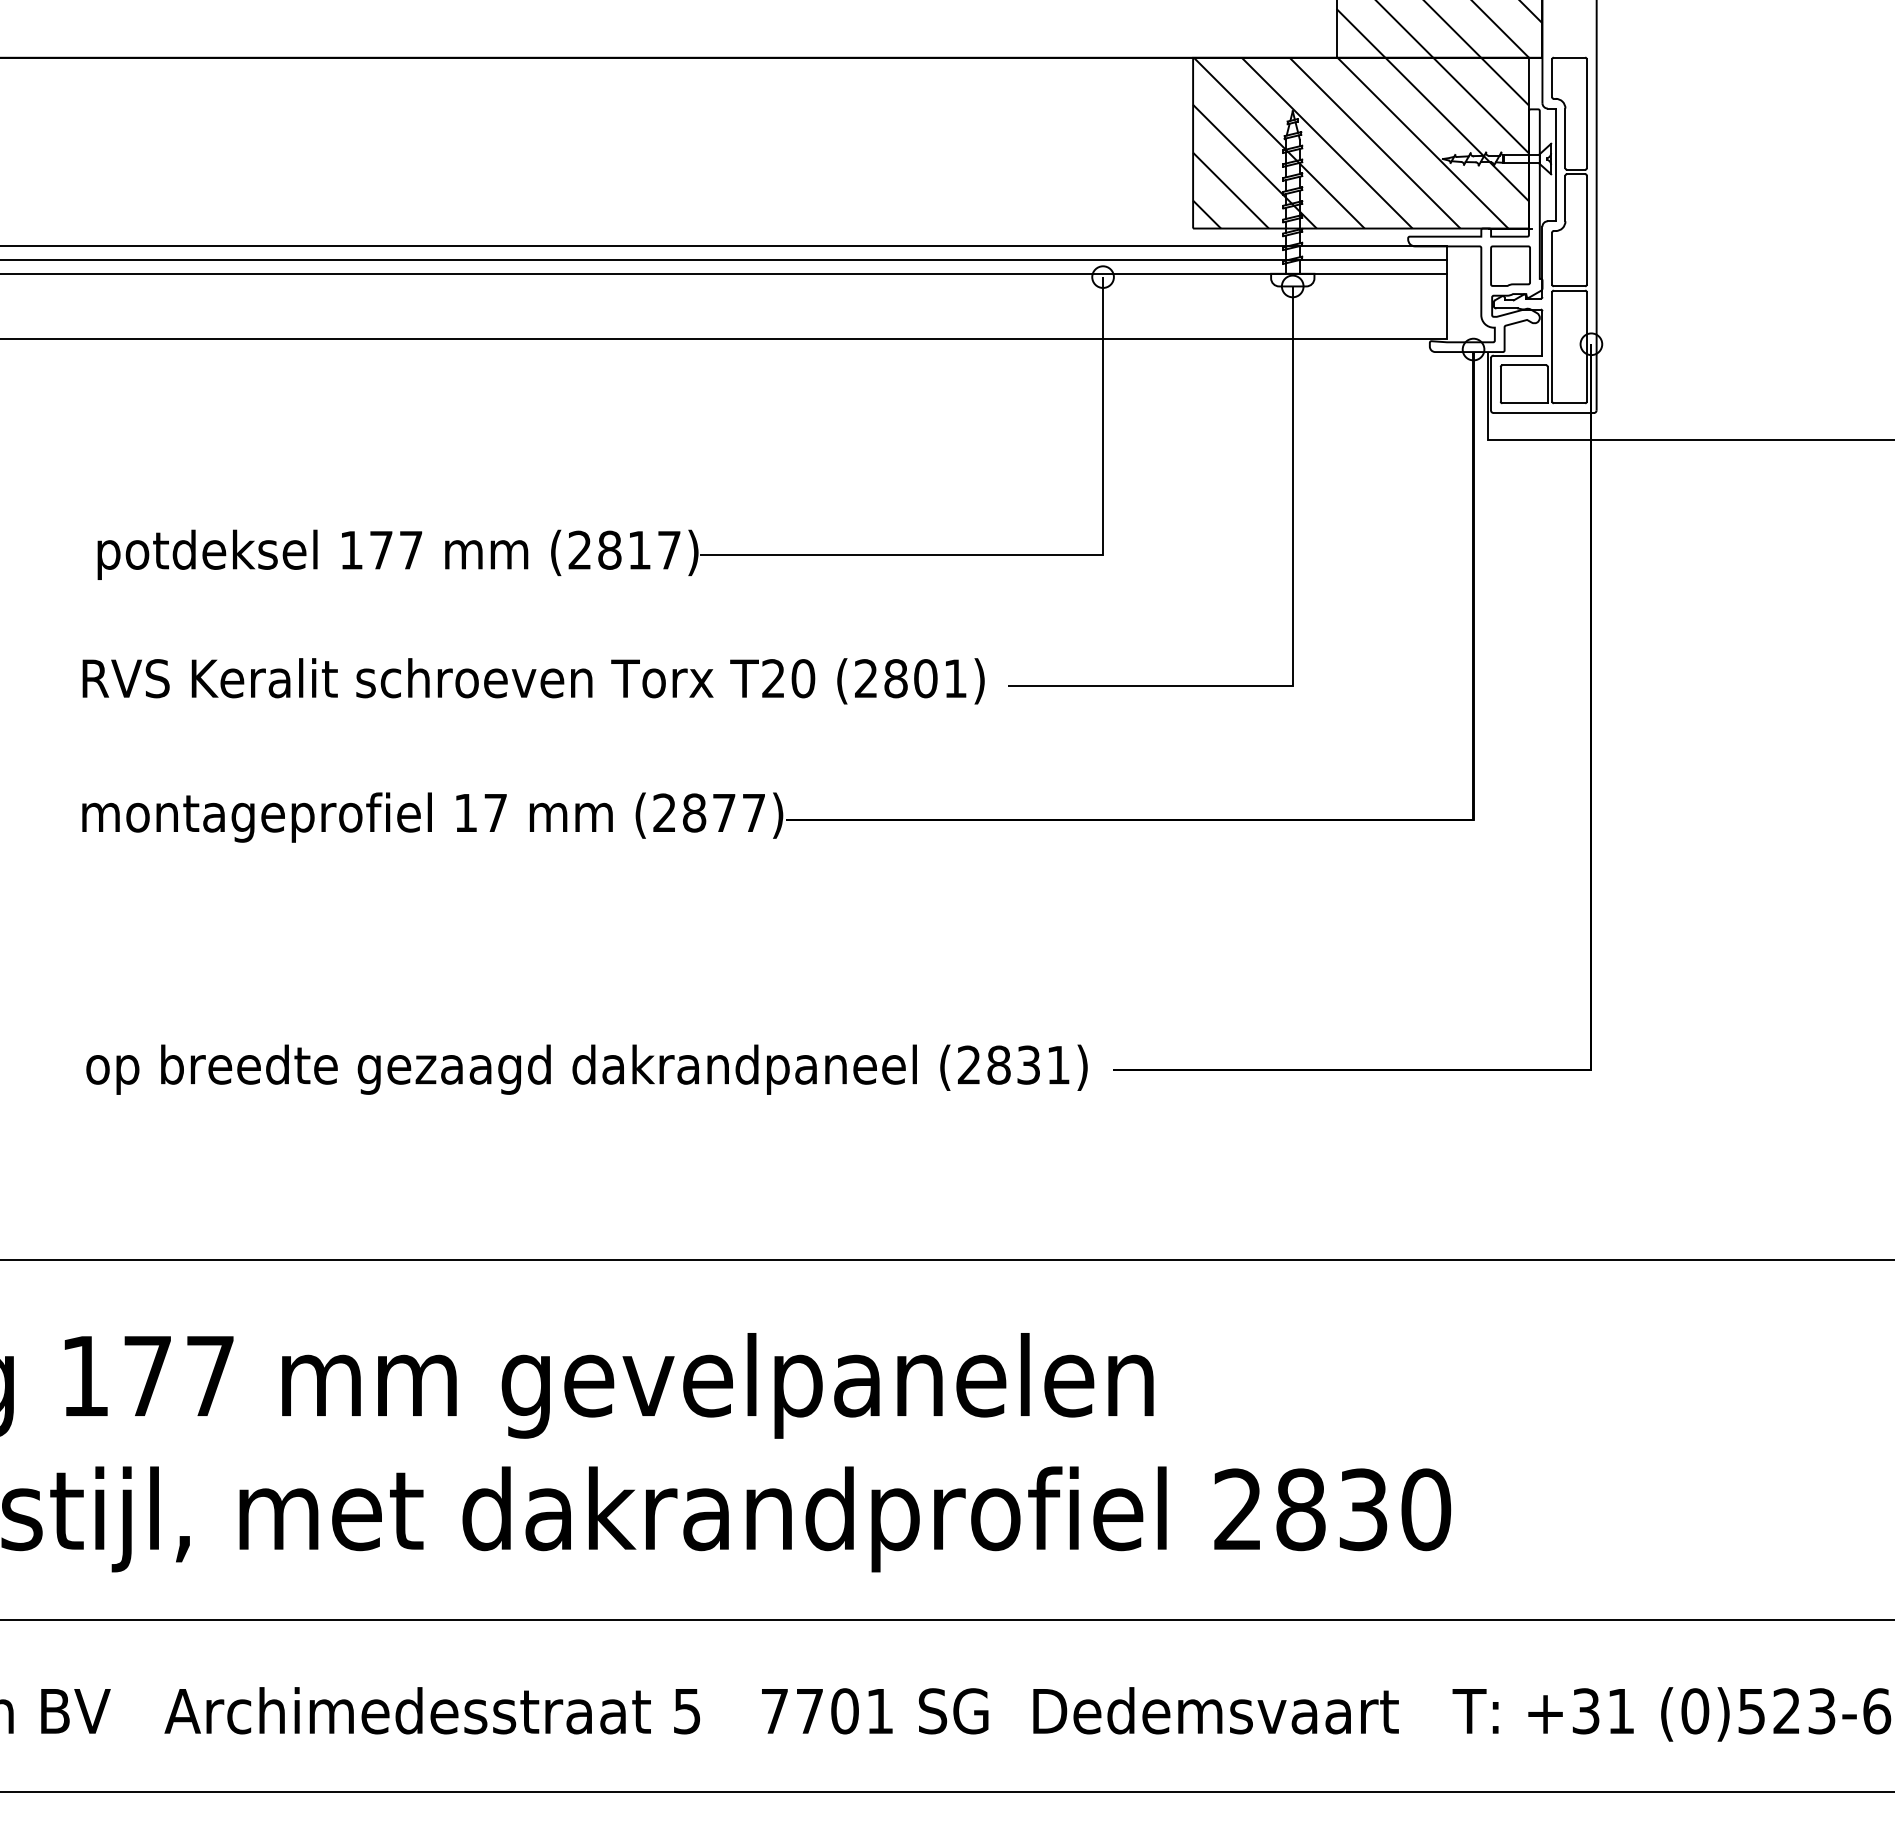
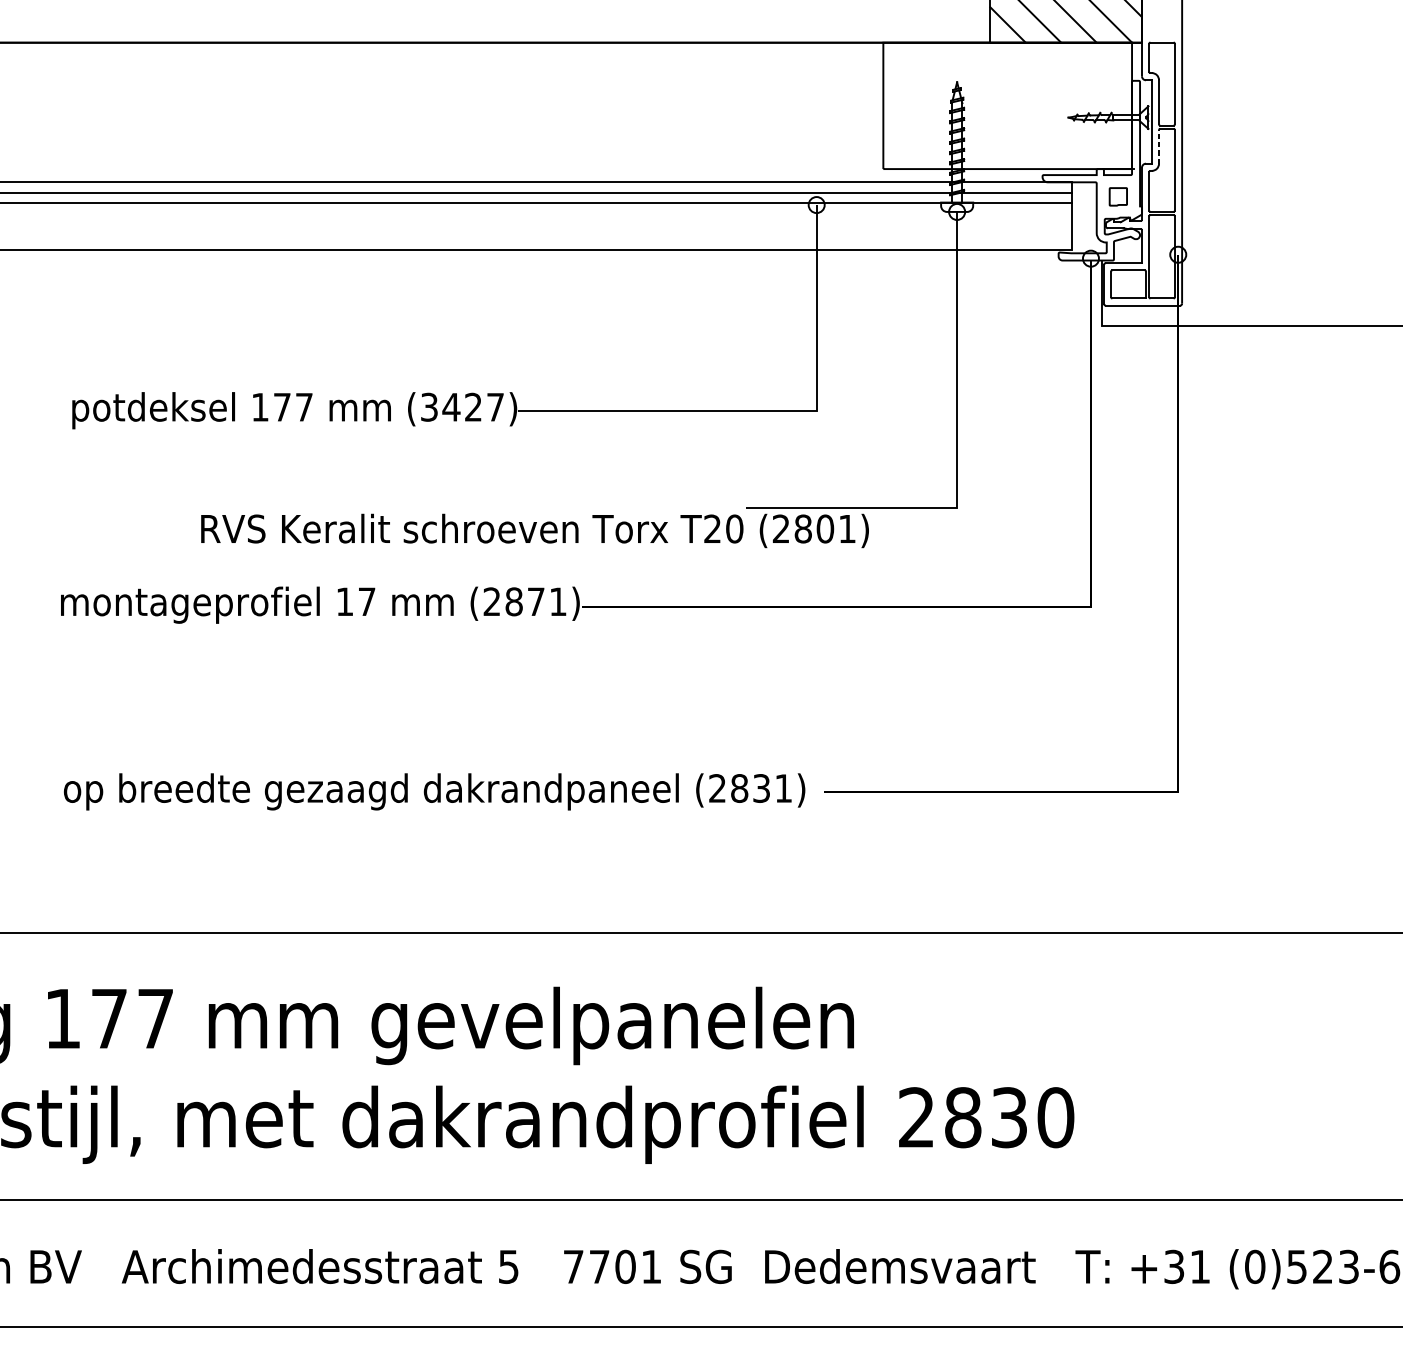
hatch: (1360, 142) -> (1007, 105), removed
line: (1565, 198) -> (1159, 146), solid -> dashed
part: (1510, 265) -> (1118, 196), size x0.6
text: (609, 549) -> (451, 406), (2817) -> (3427)
text: (533, 681) -> (534, 531), moved
text: (753, 812) -> (557, 601), (2877) -> (2871)

